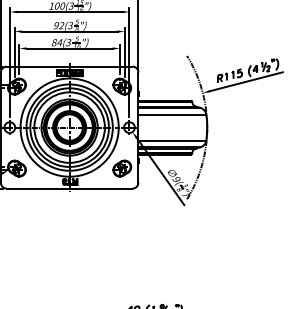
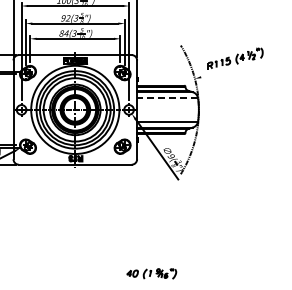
line: (245, 81) -> (233, 68), removed
line: (172, 114) -> (167, 98), solid -> dashed

